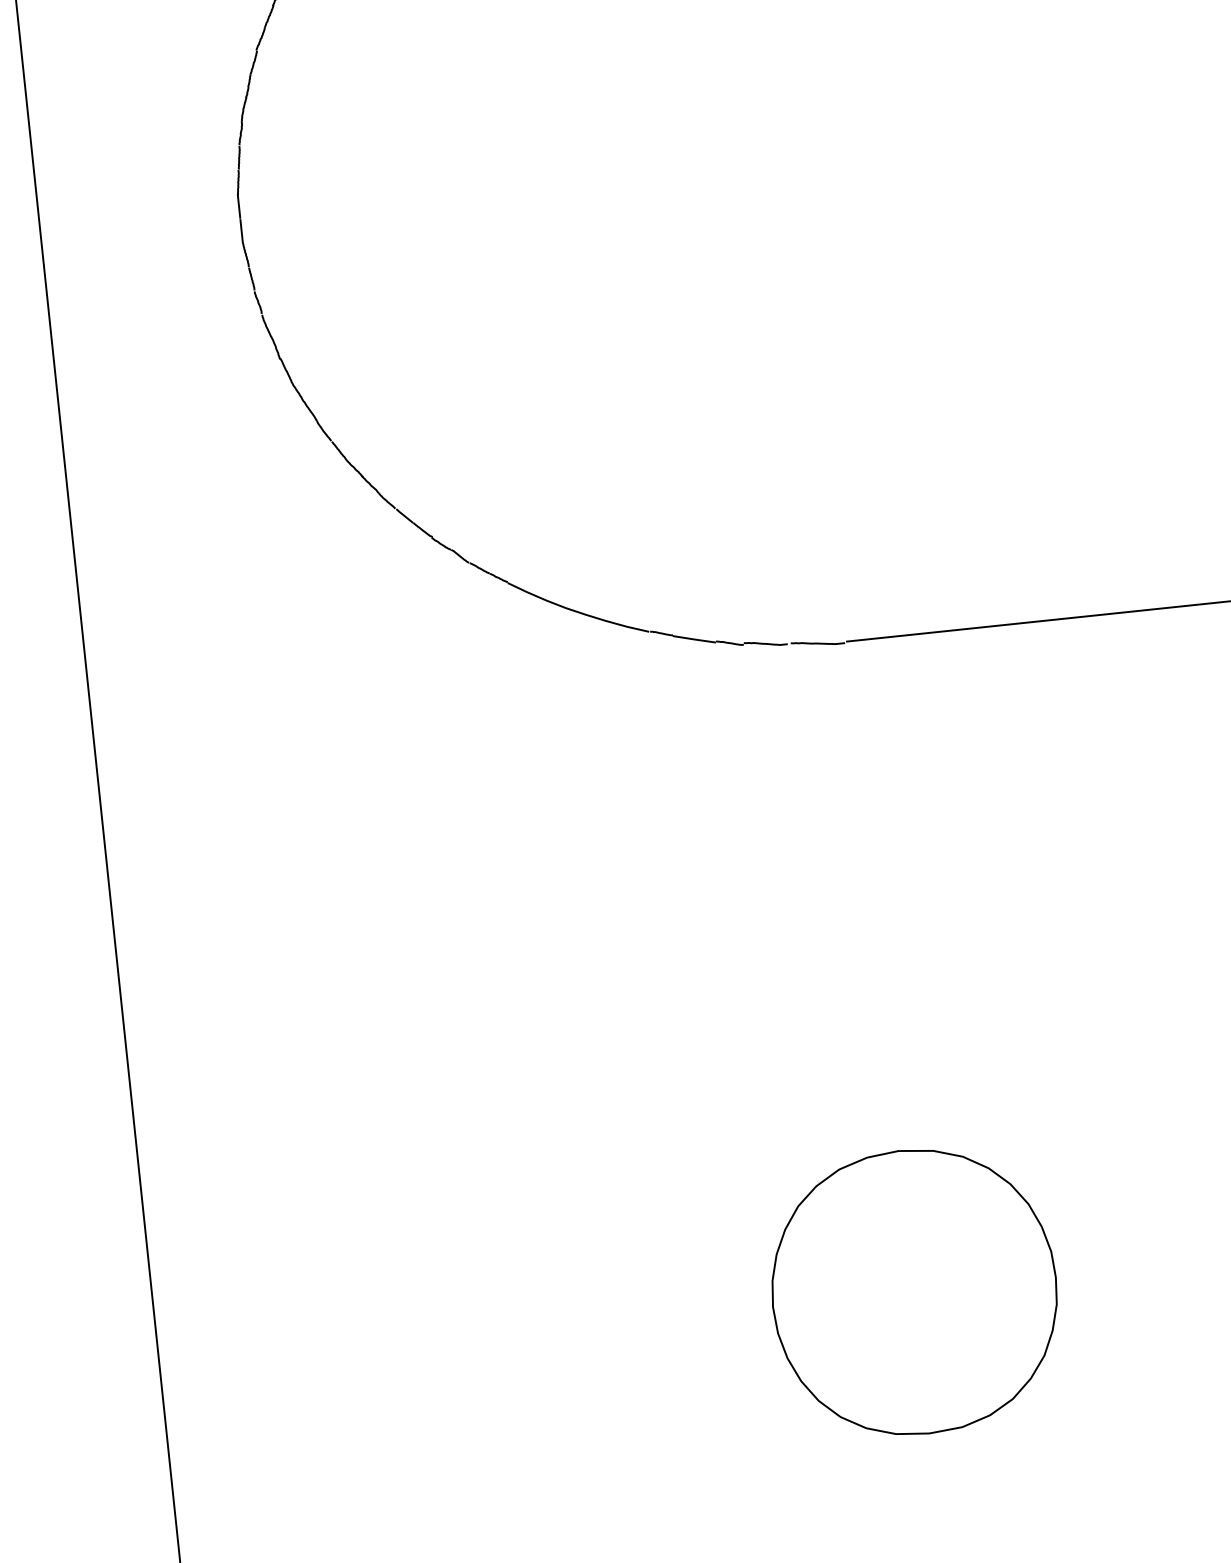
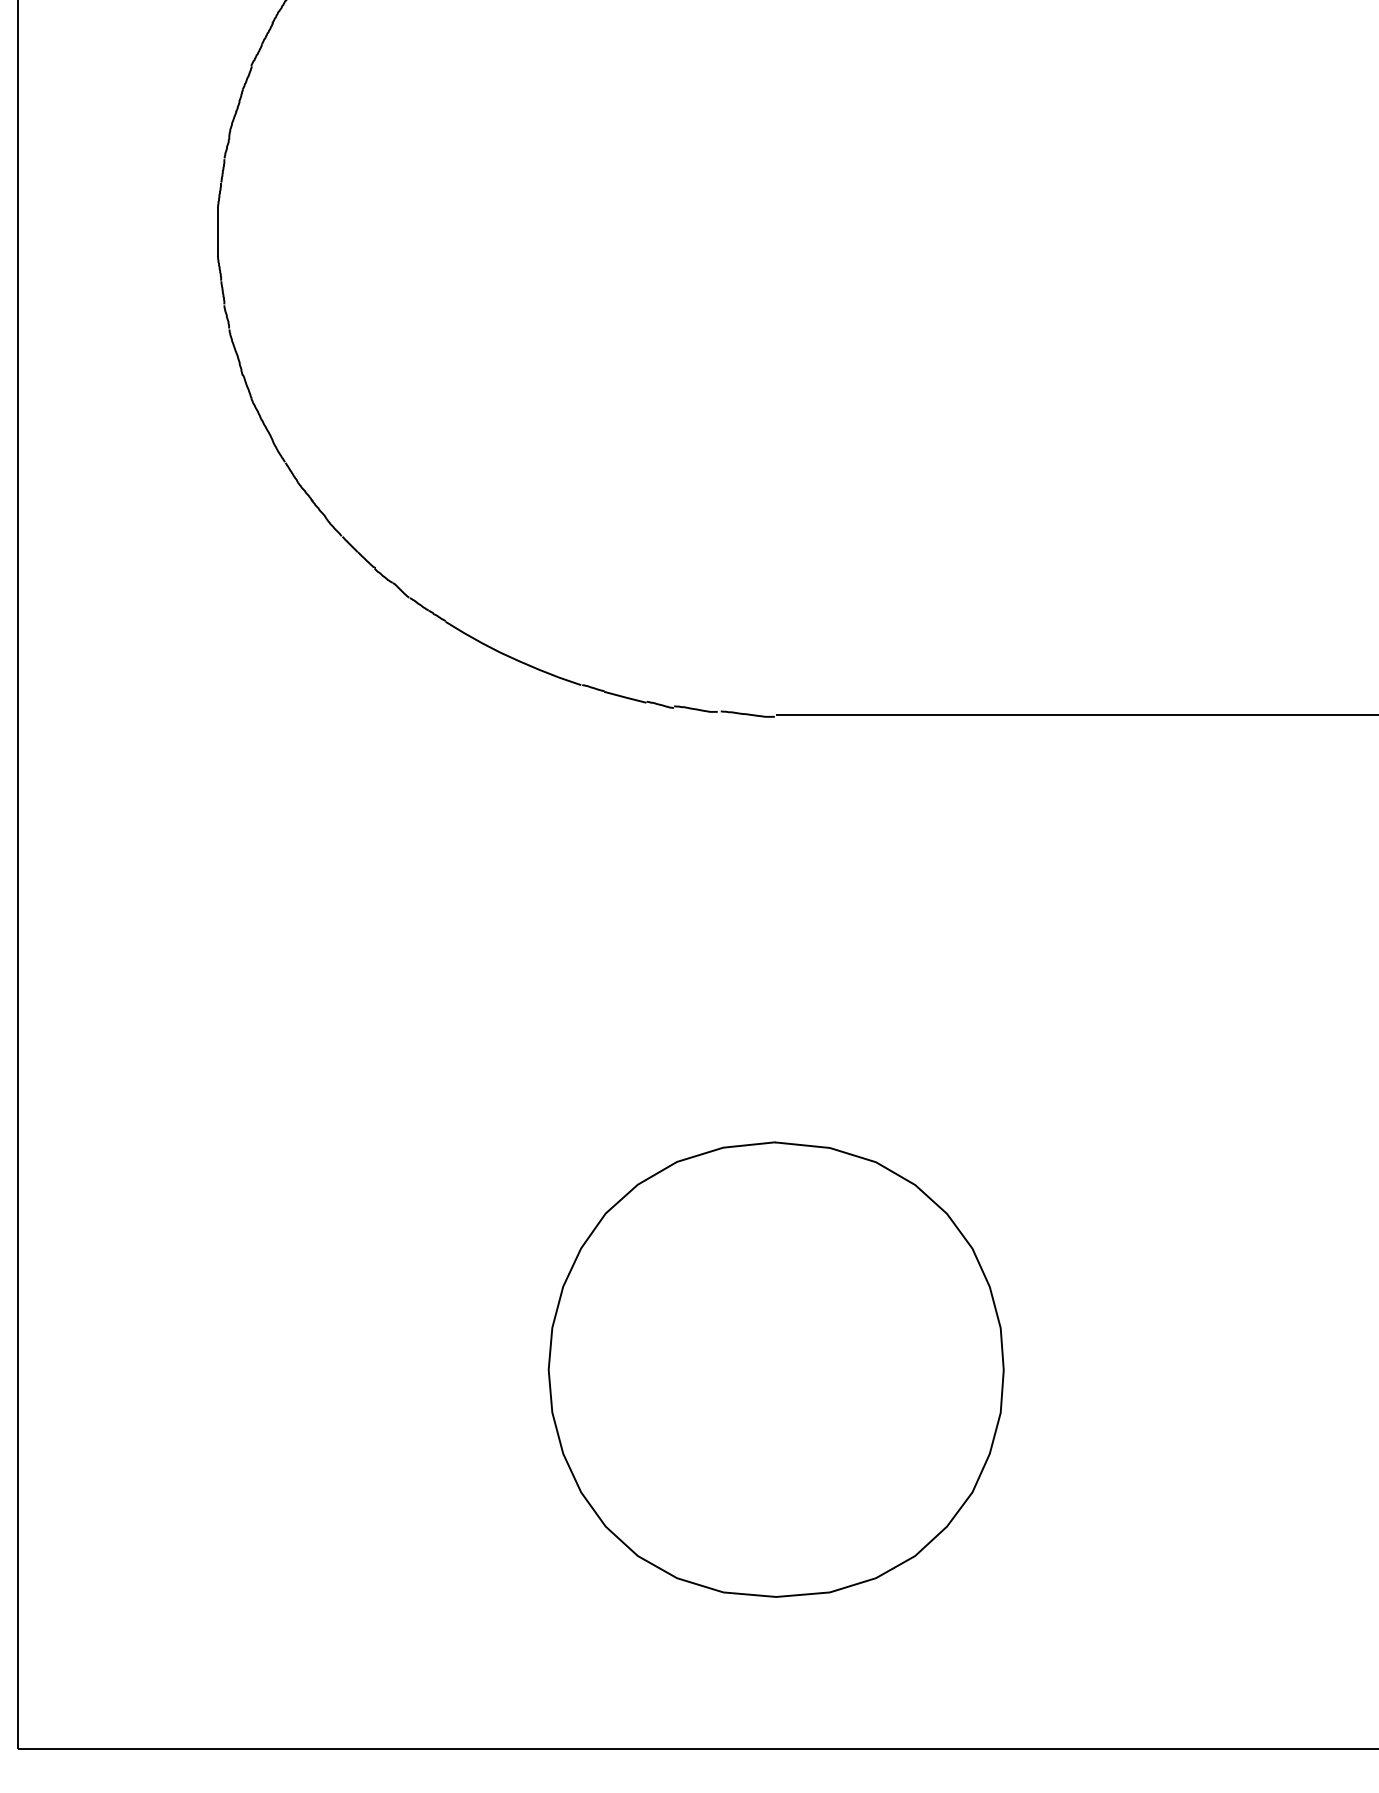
part: (913, 1292) -> (775, 1369), size x1.6

